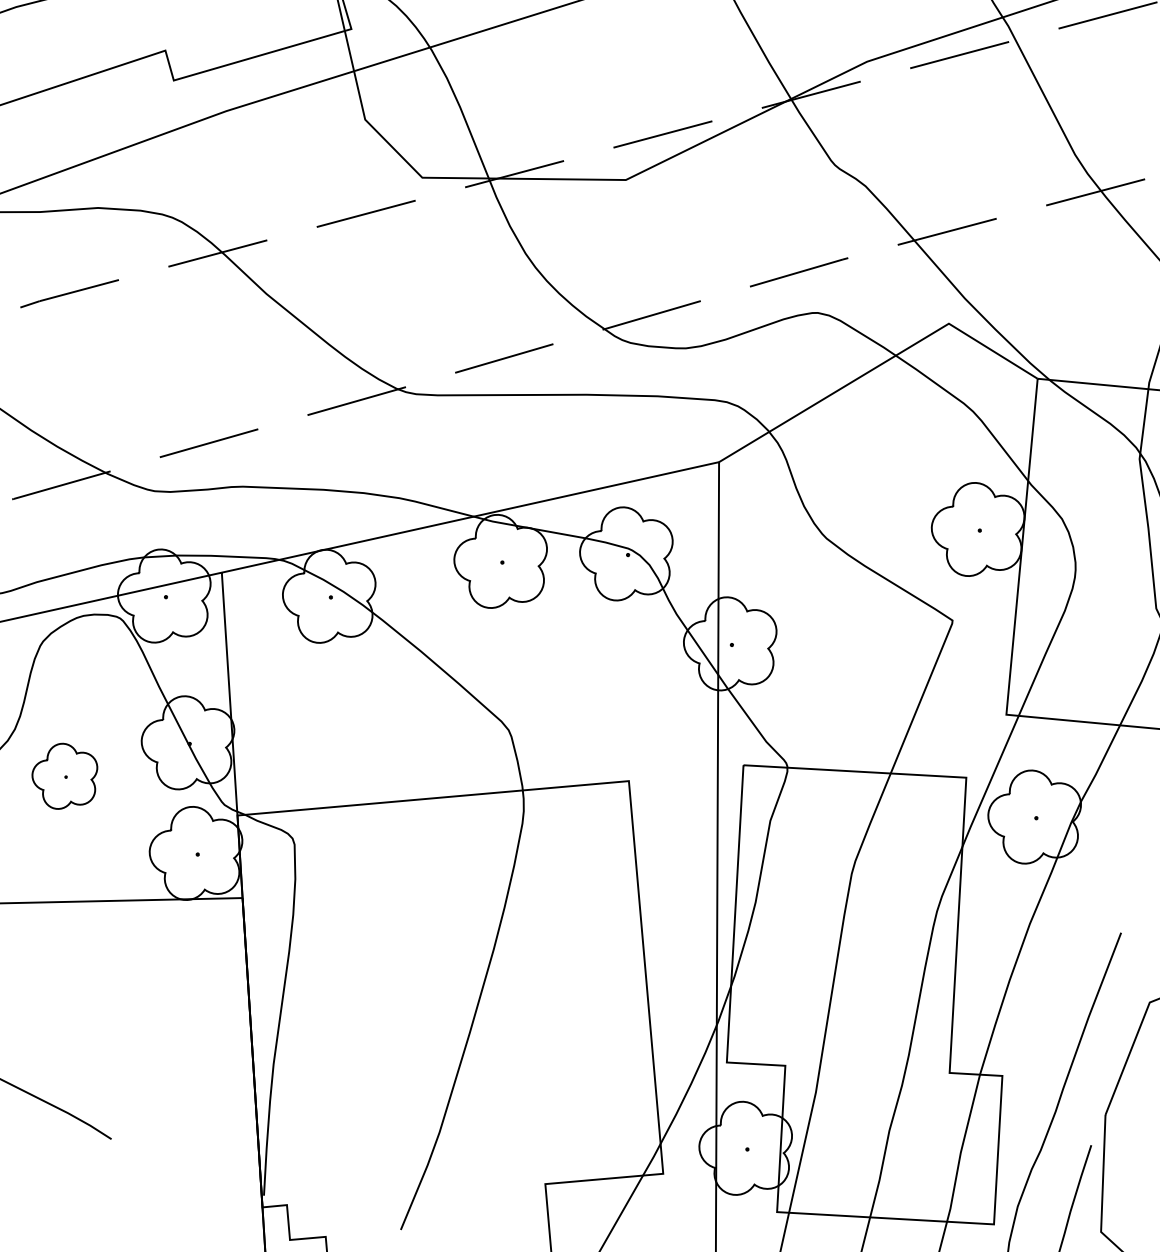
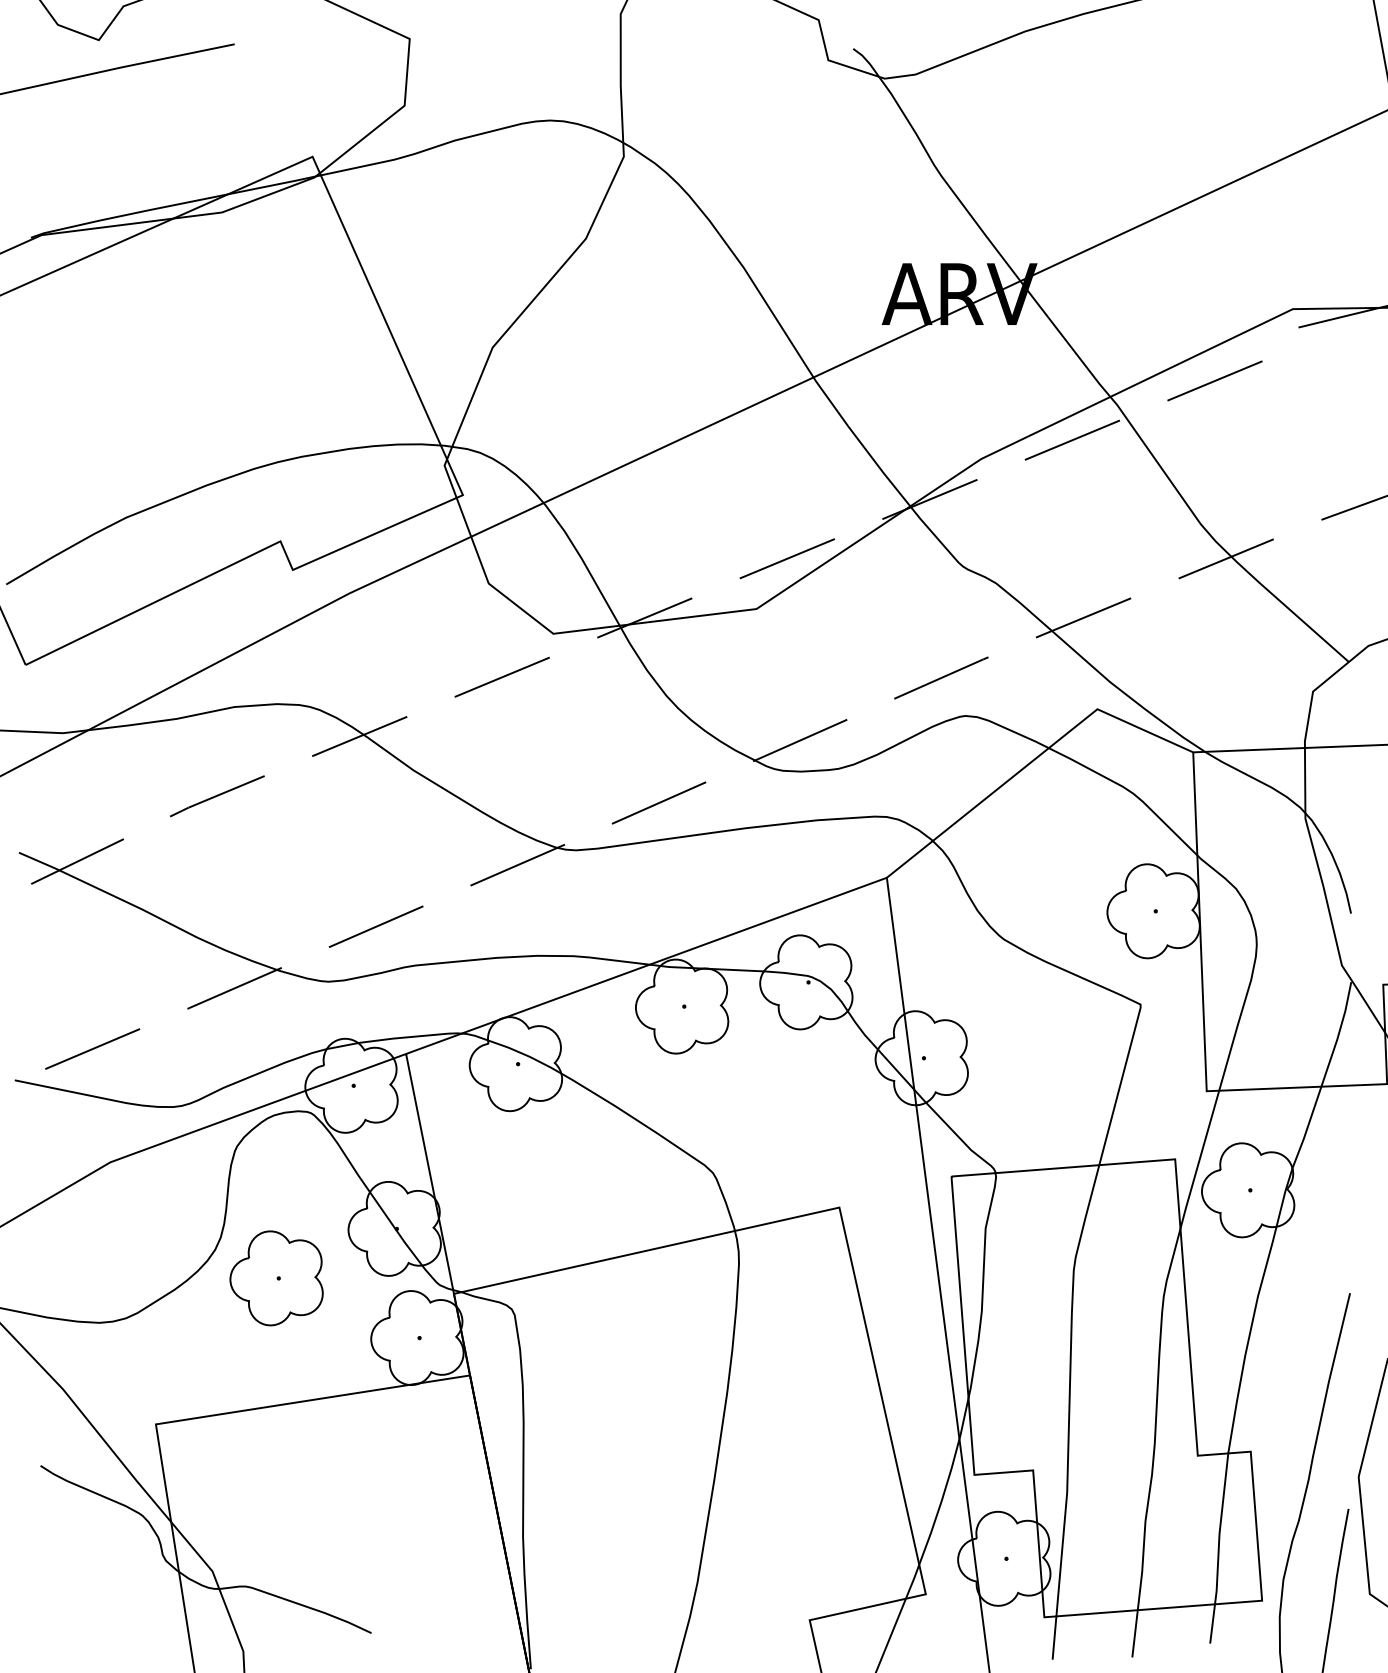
part: (64, 776) -> (276, 1278), size x1.43

